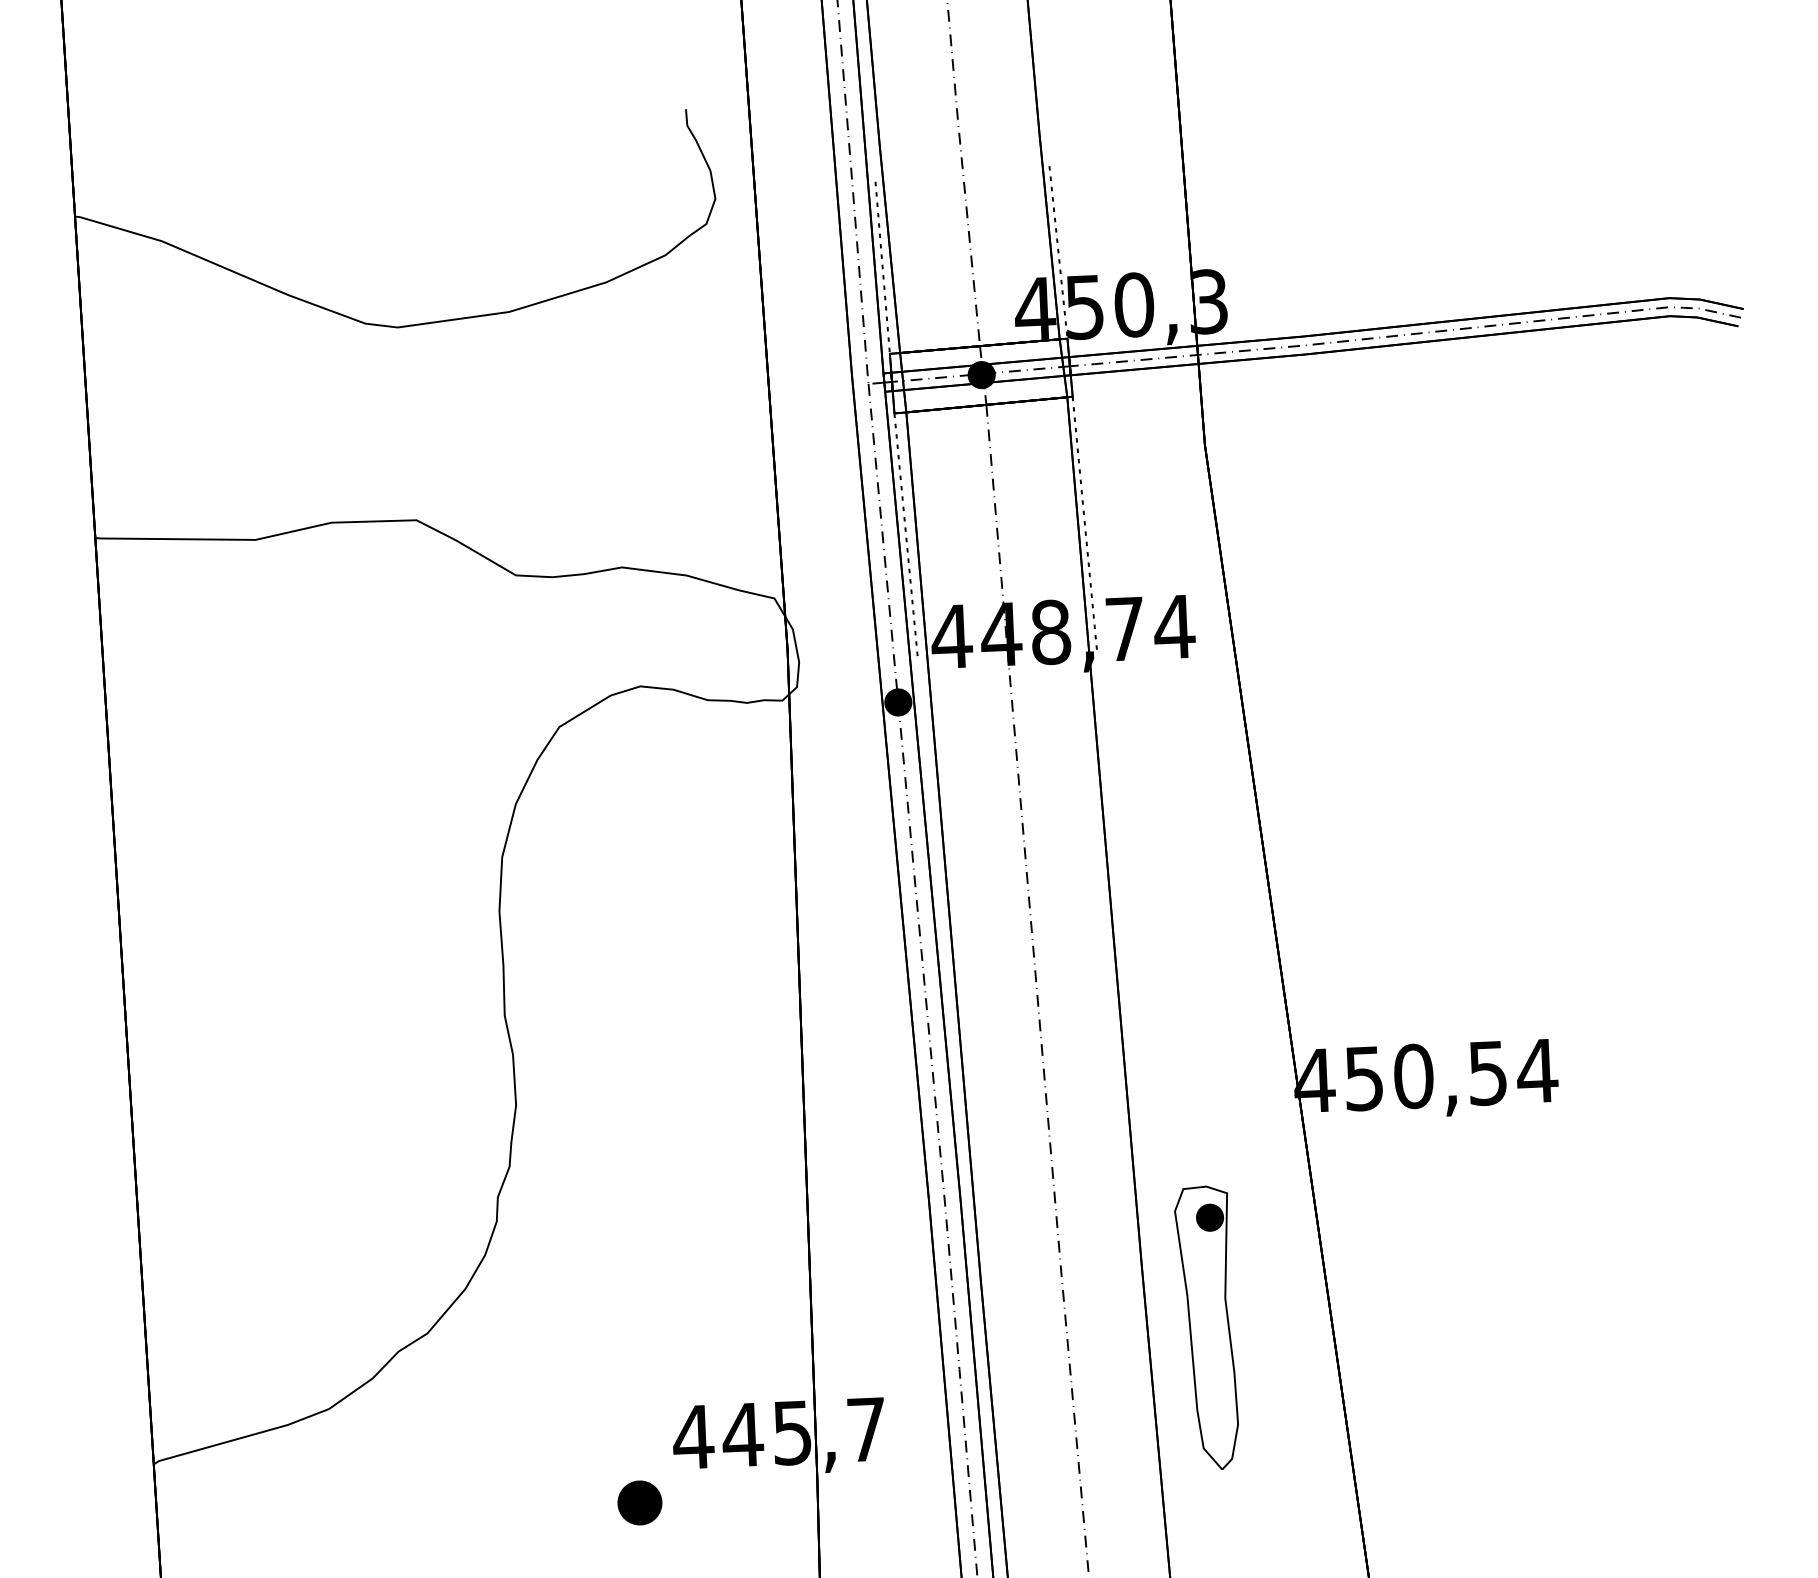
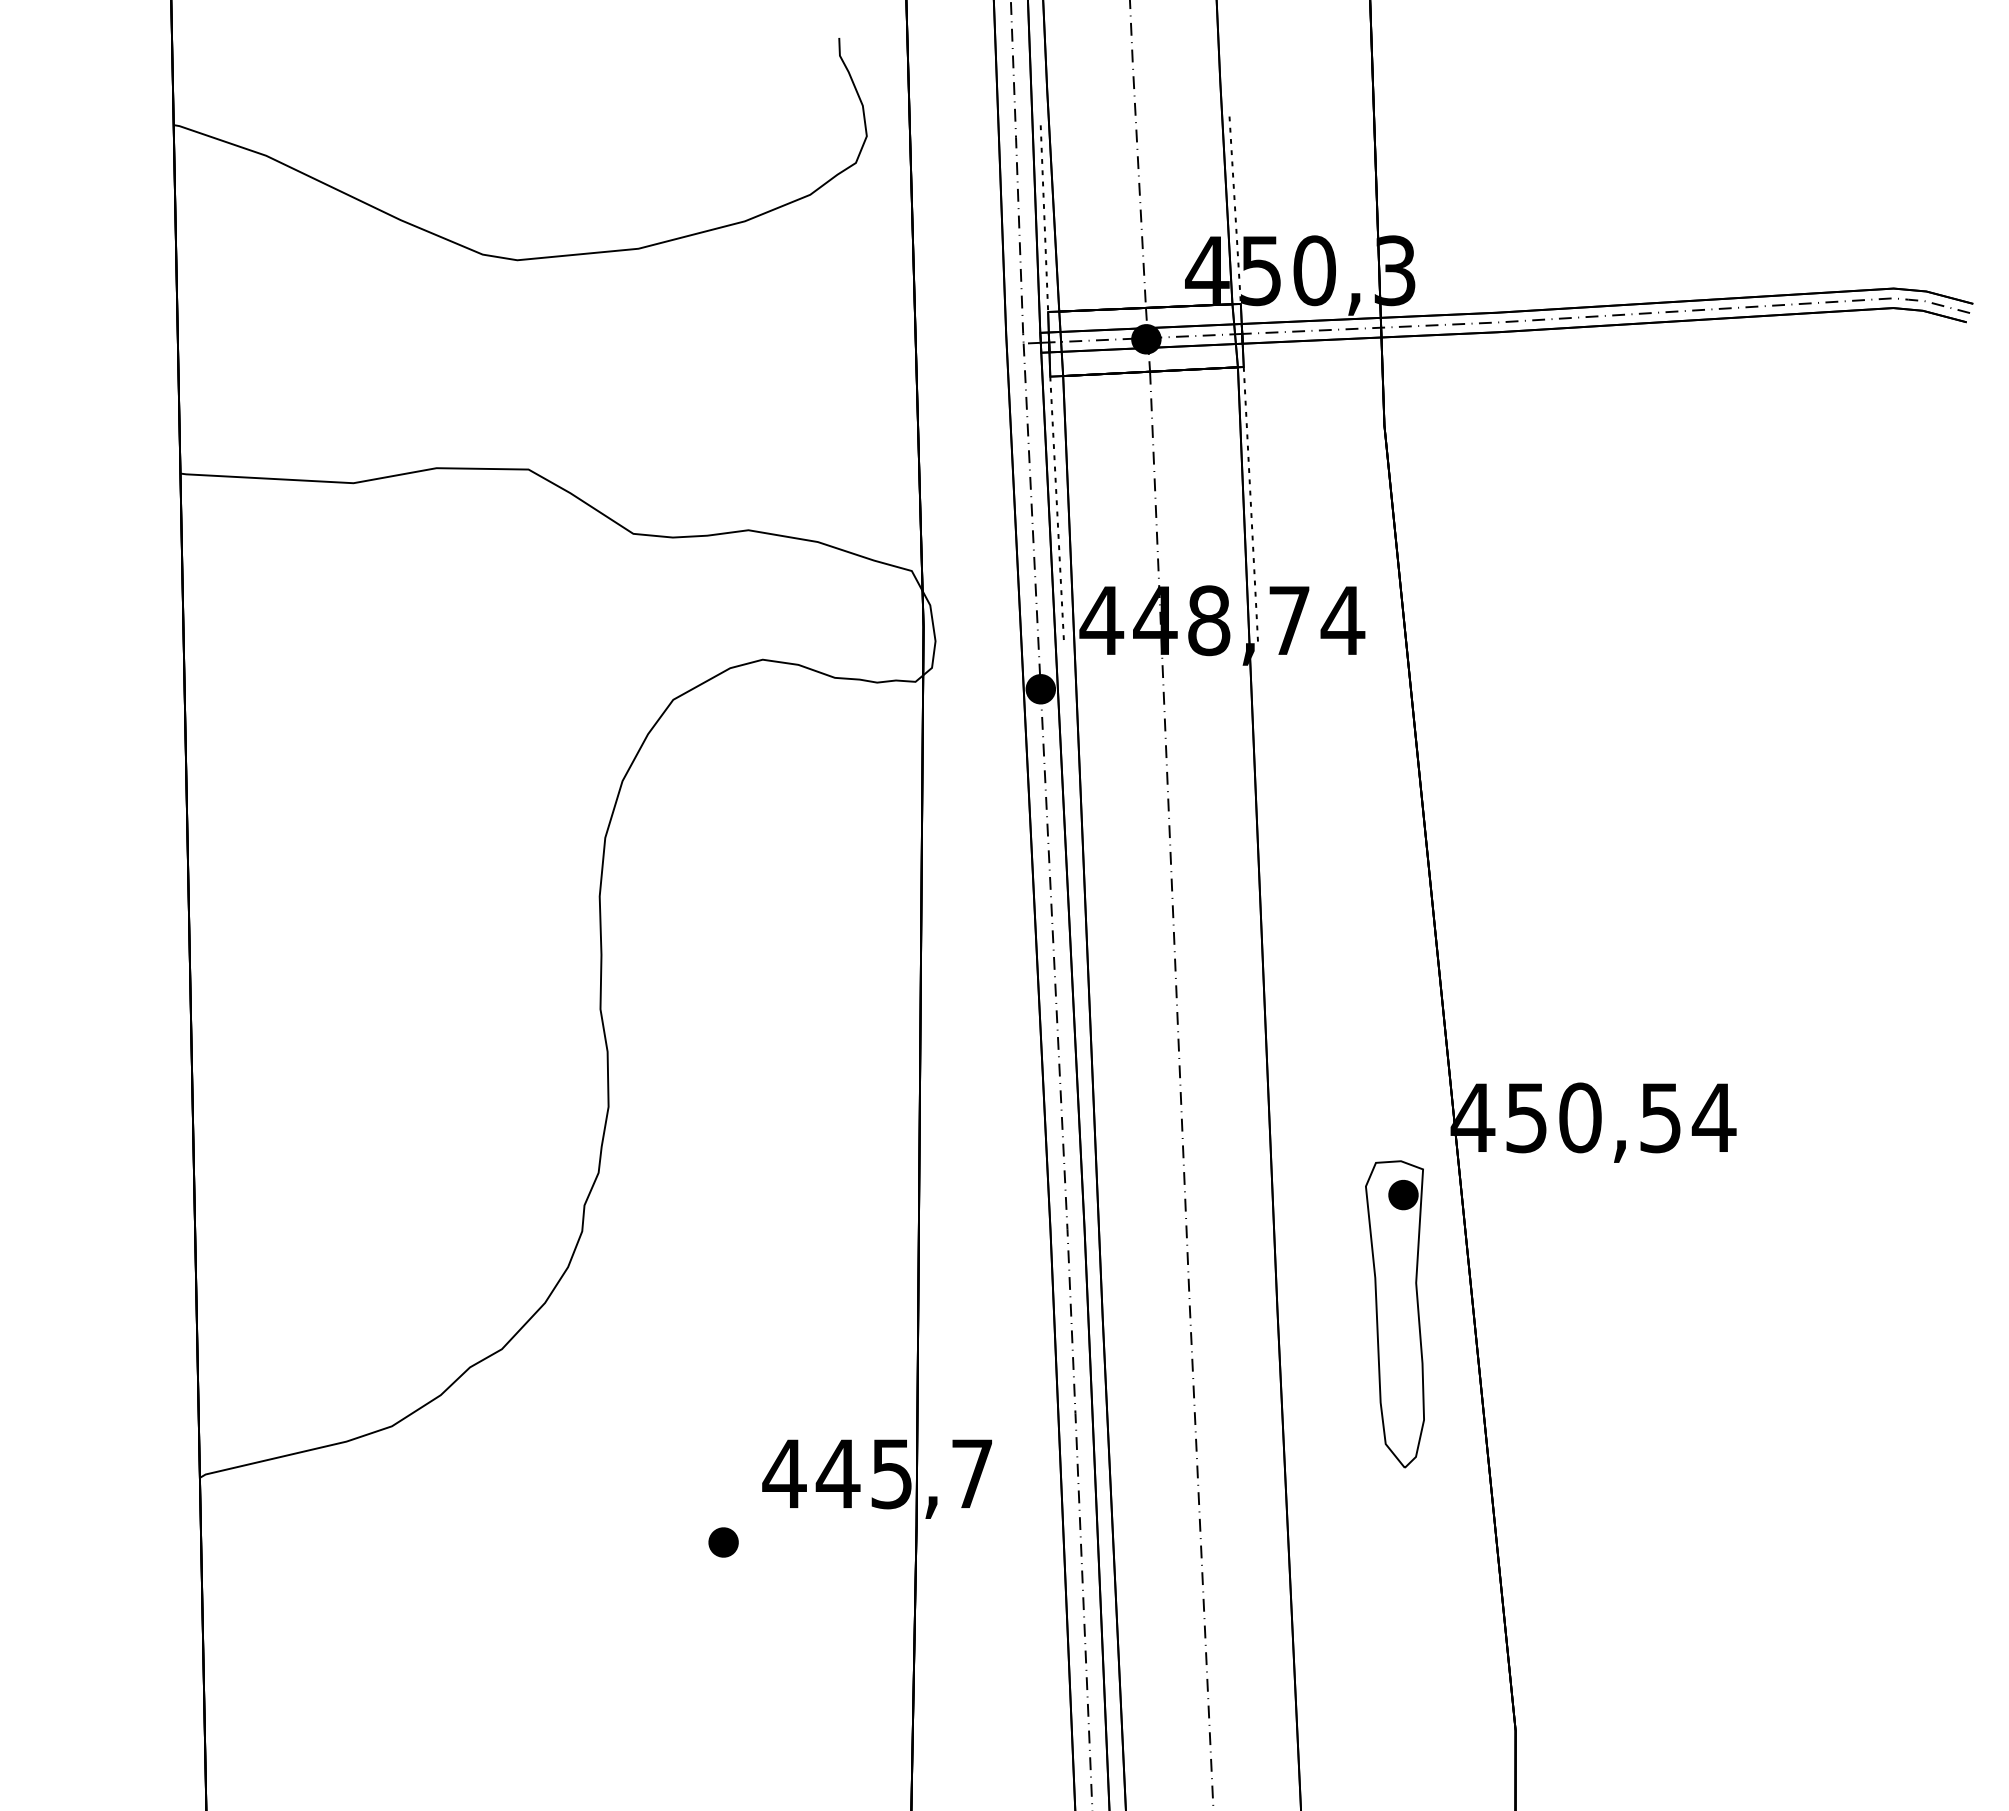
part: (1206, 1328) -> (1394, 1314), moved
part: (639, 1502) -> (723, 1542), size x0.62

